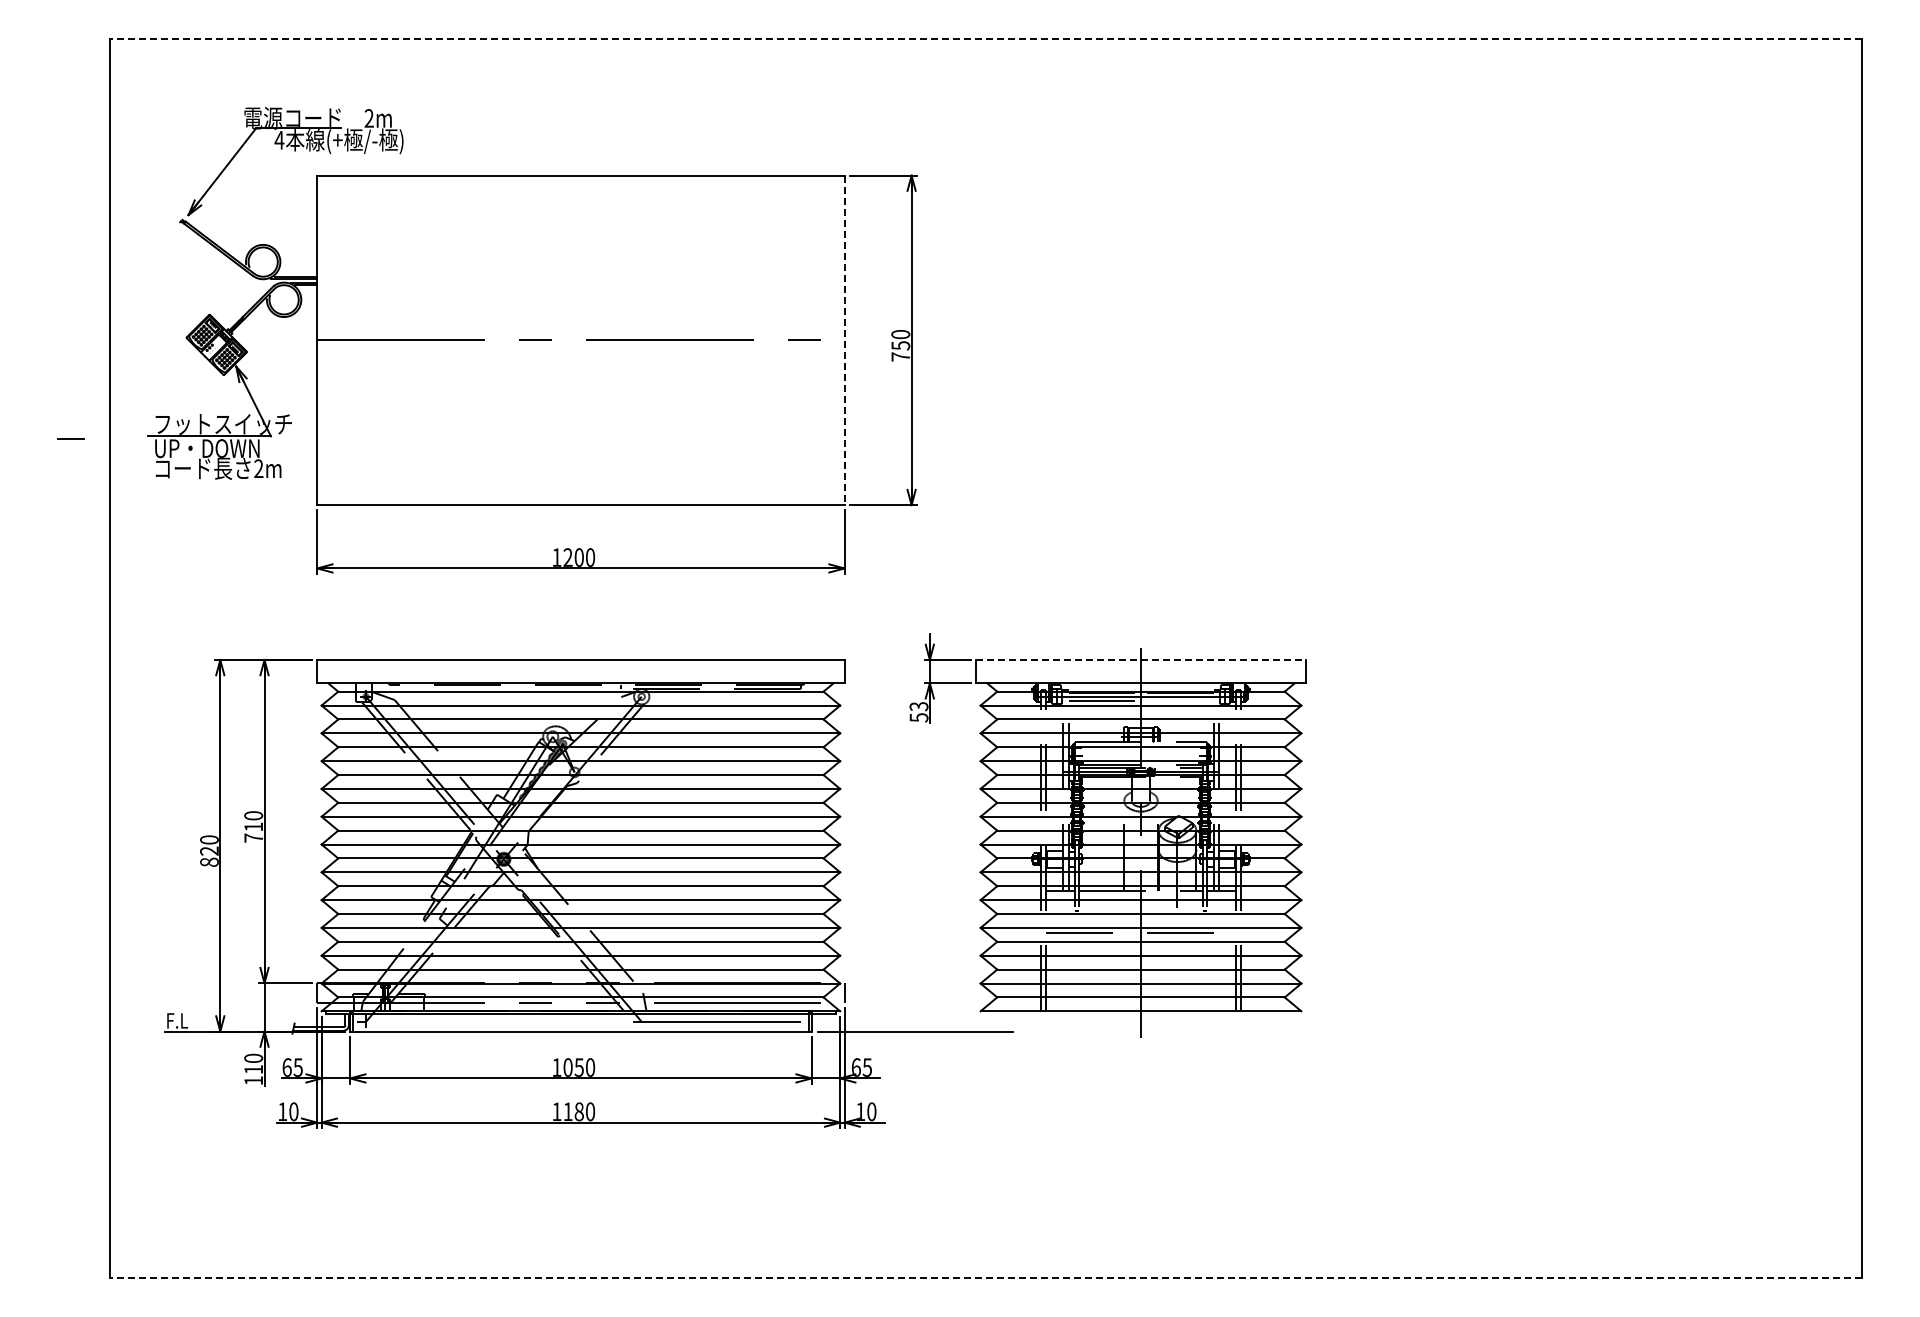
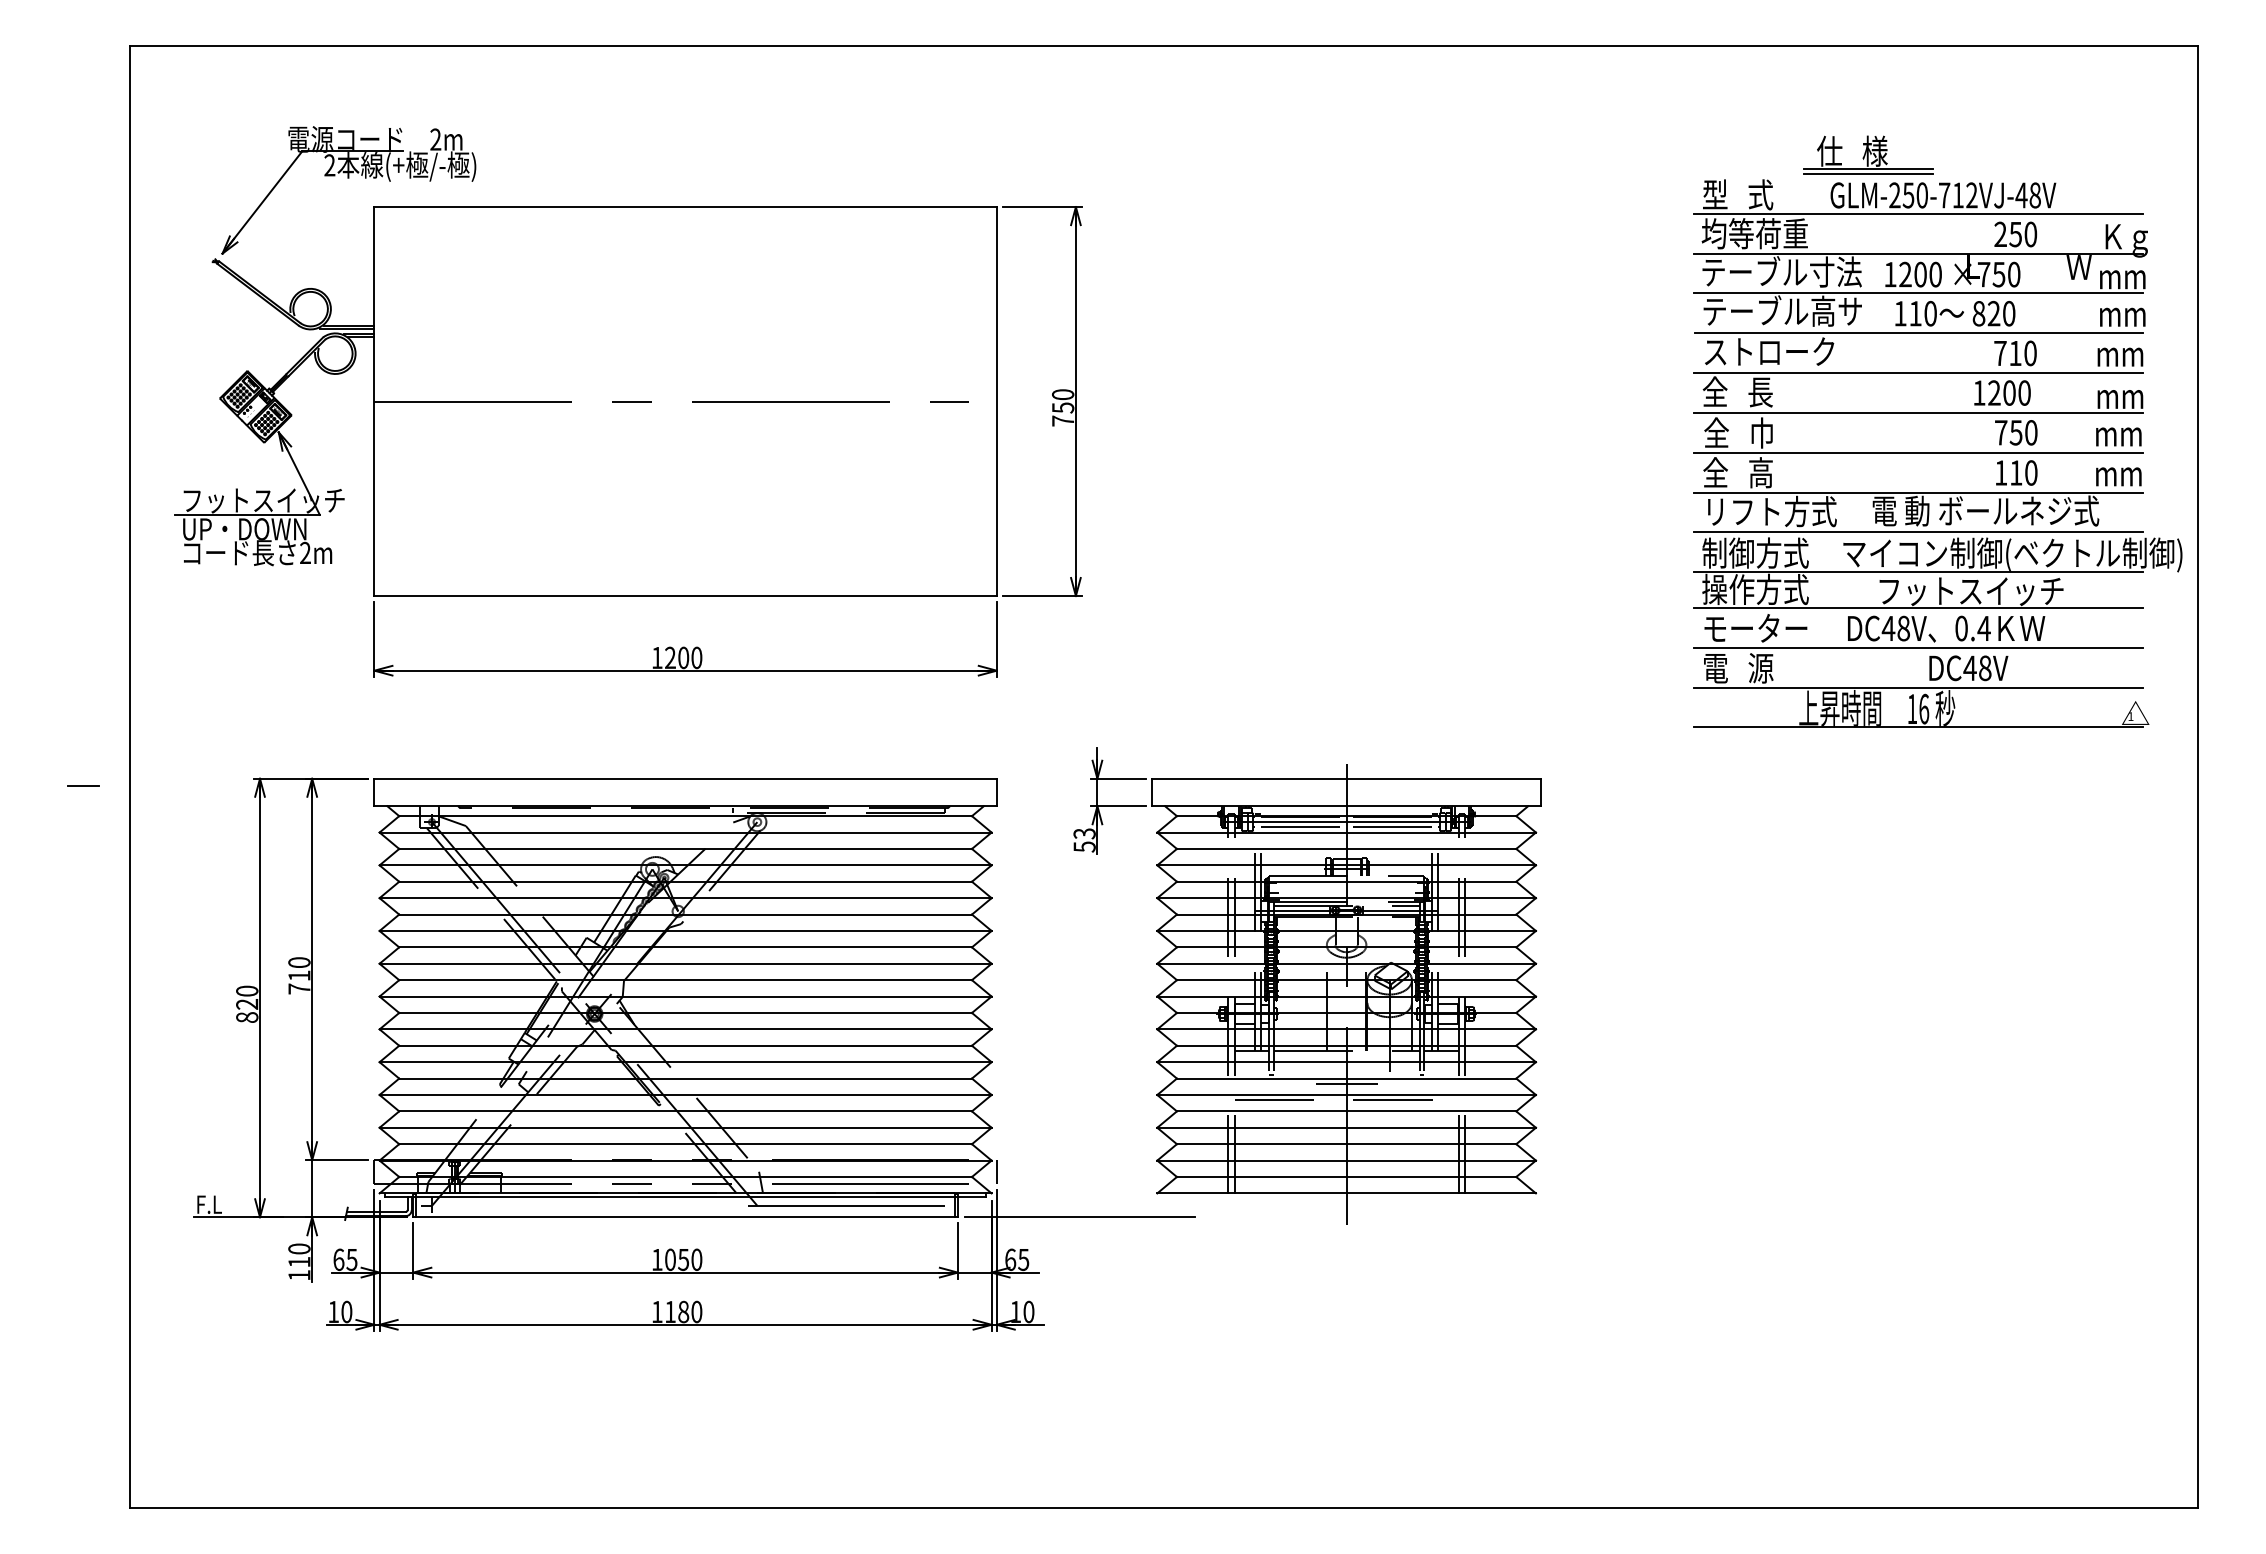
line: (985, 39) -> (1163, 46), dashed -> solid
text: (279, 139) -> (329, 164), 4 -> 2
line: (844, 340) -> (996, 401), dashed -> solid
part: (1642, 350) -> (1938, 413), added
line: (70, 438) -> (83, 785), moved
line: (1141, 659) -> (1347, 778), dashed -> solid
line: (1177, 700) -> (1389, 826), added
line: (1141, 918) -> (1347, 1083), added
line: (985, 1277) -> (1163, 1507), dashed -> solid

